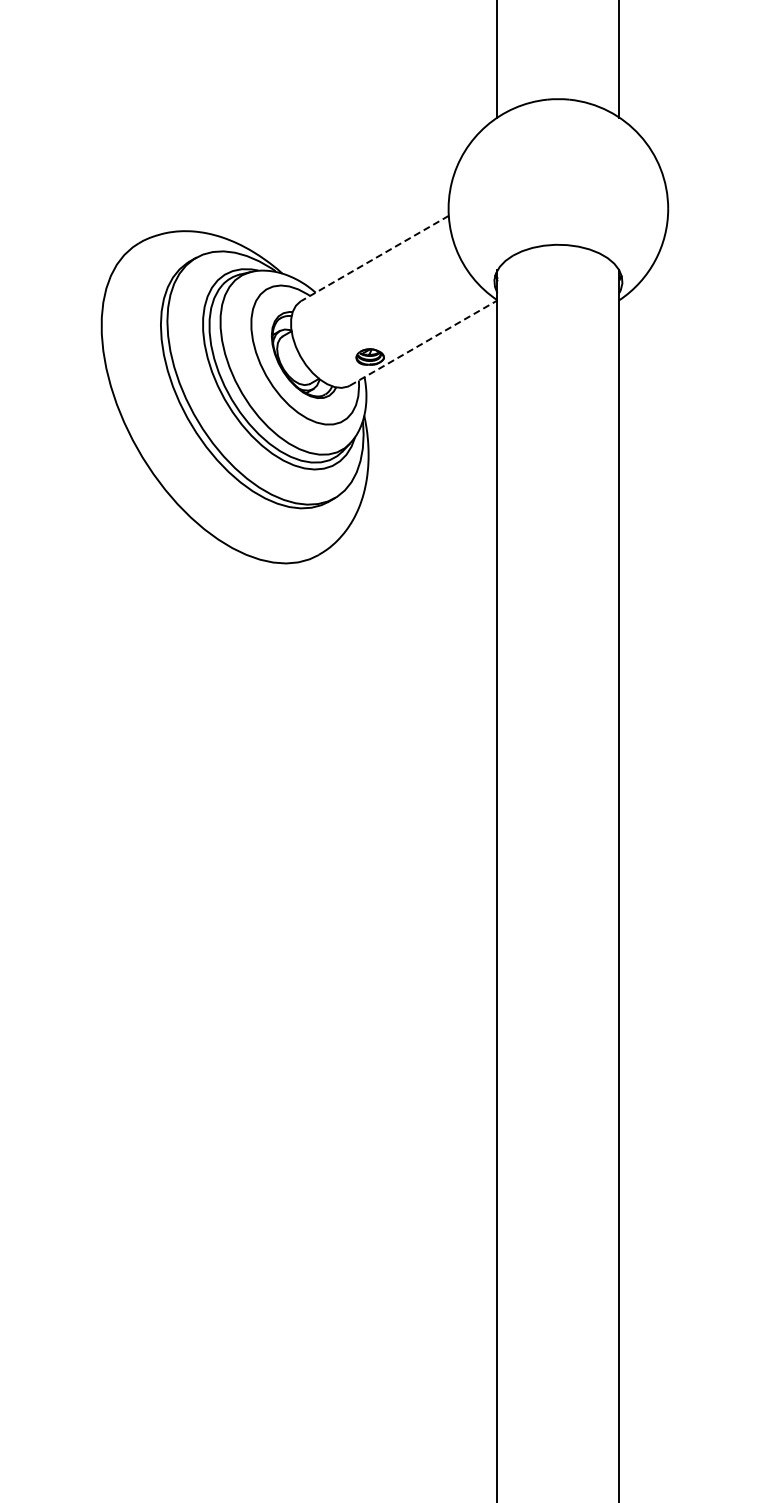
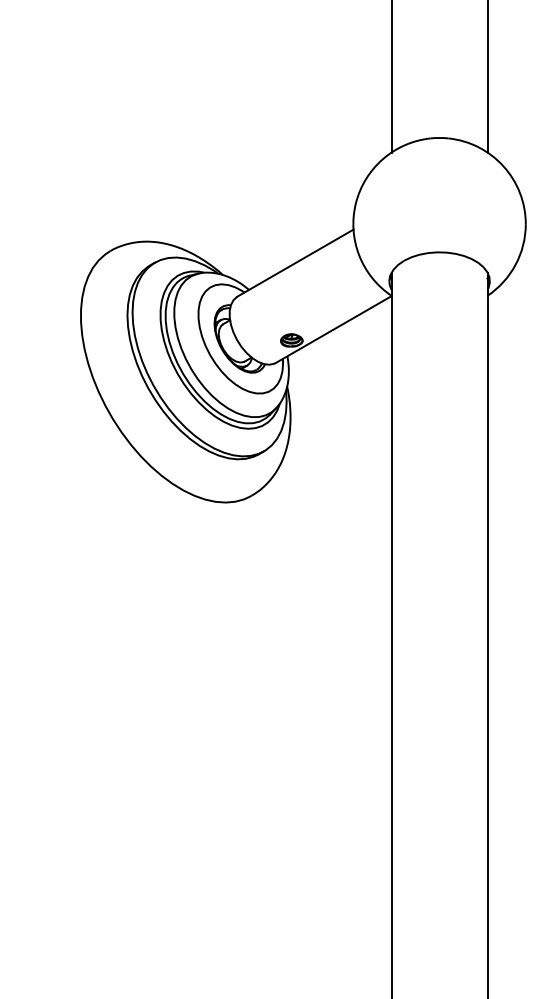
line: (374, 258) -> (295, 263), dashed -> solid
line: (424, 342) -> (334, 329), dashed -> solid

